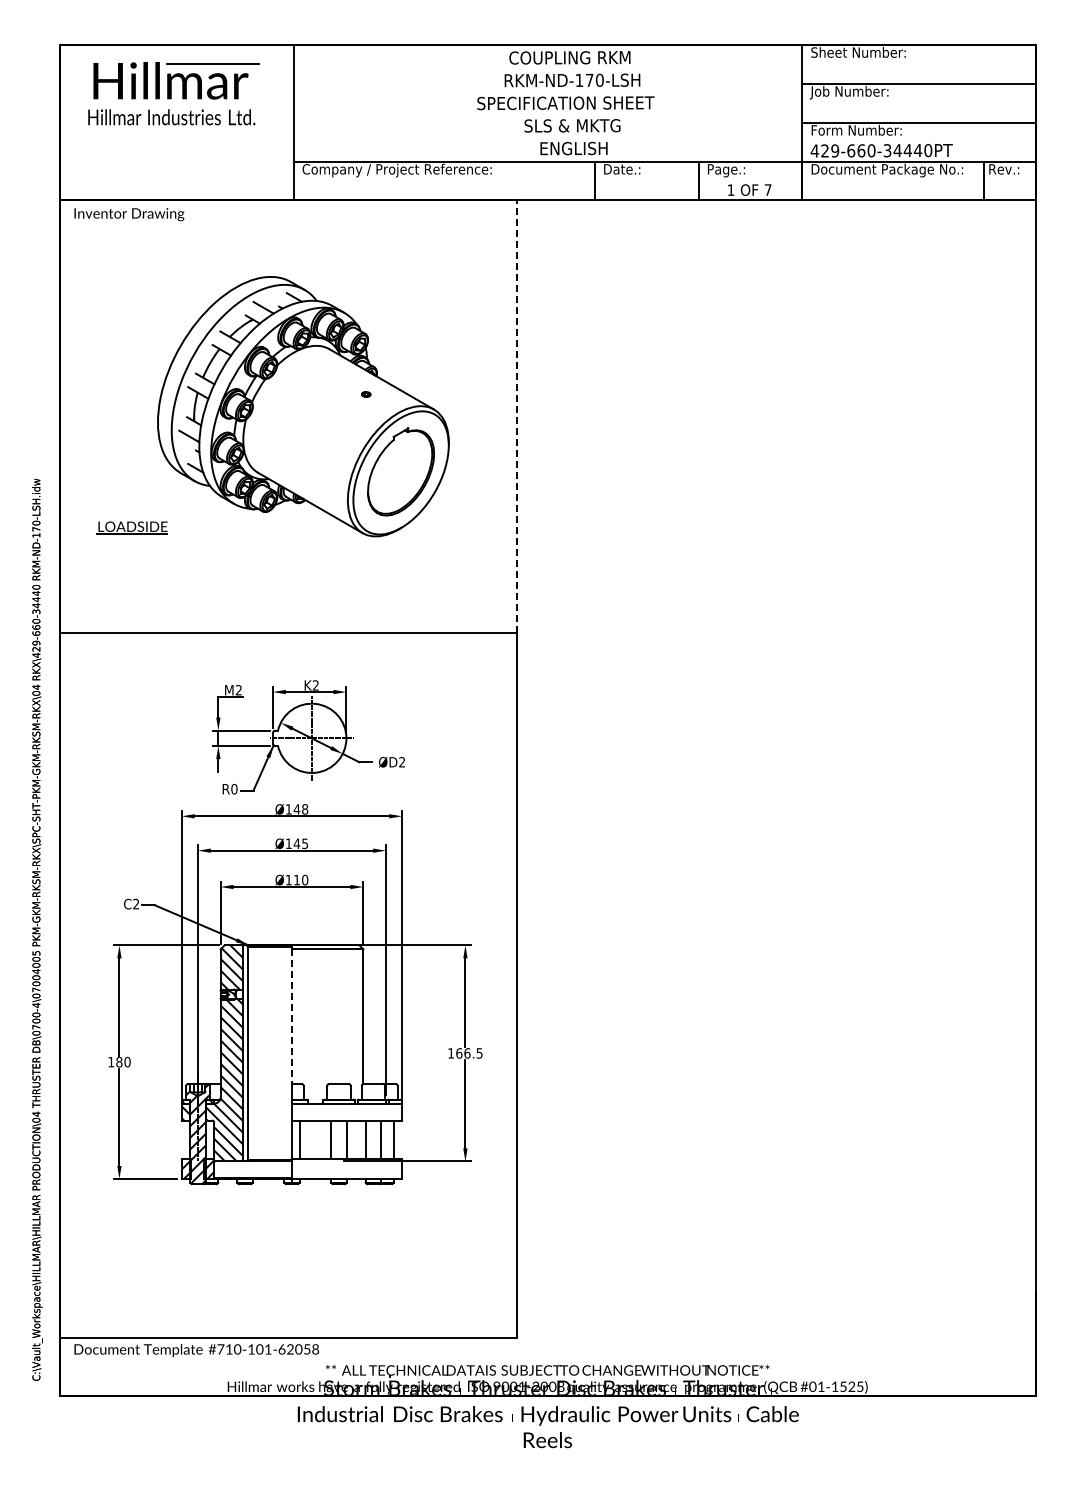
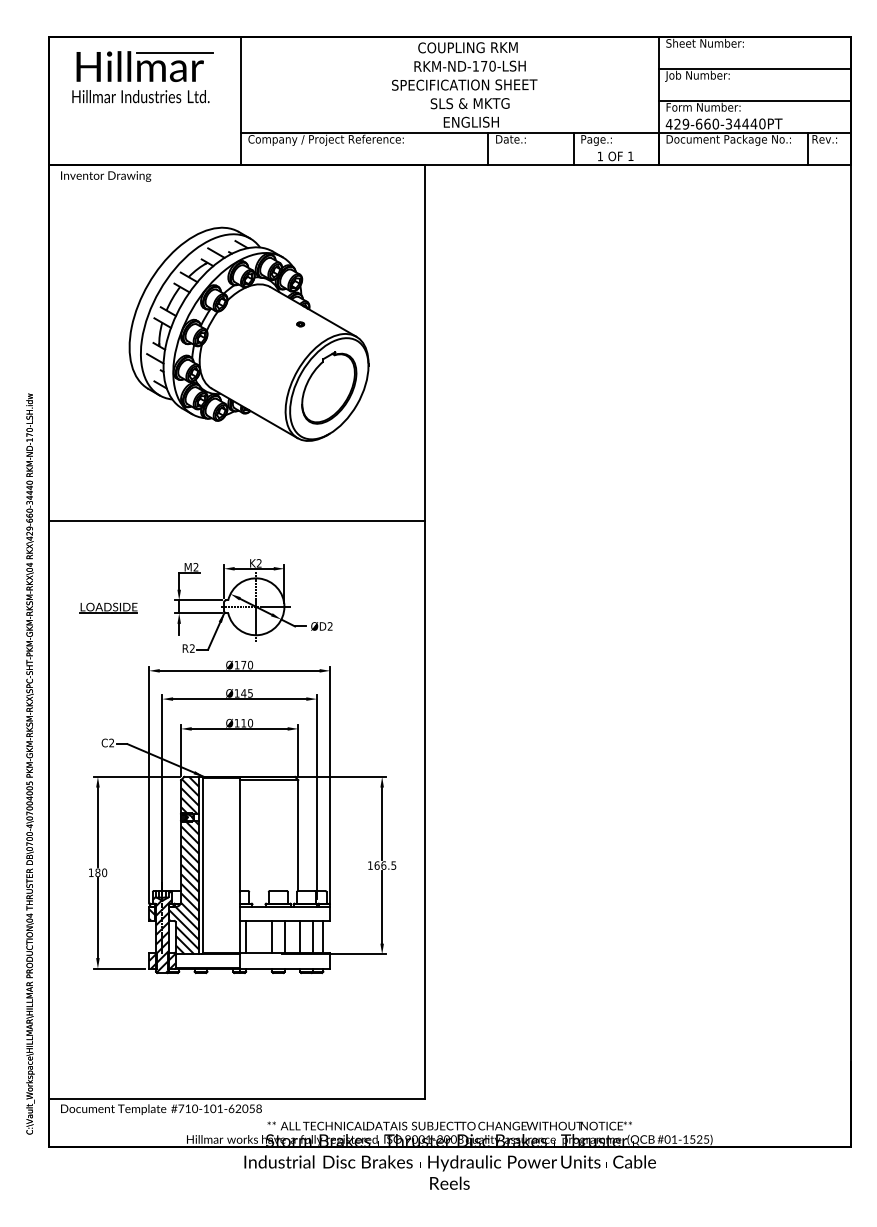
text: (767, 189) -> (630, 155), 7 -> 1
line: (517, 416) -> (424, 342), dashed -> solid
part: (131, 527) -> (107, 607), moved
text: (234, 789) -> (192, 648), R0 -> R2
text: (300, 809) -> (246, 665), Ø148 -> Ø170
line: (291, 1017) -> (239, 836), dashed -> solid

